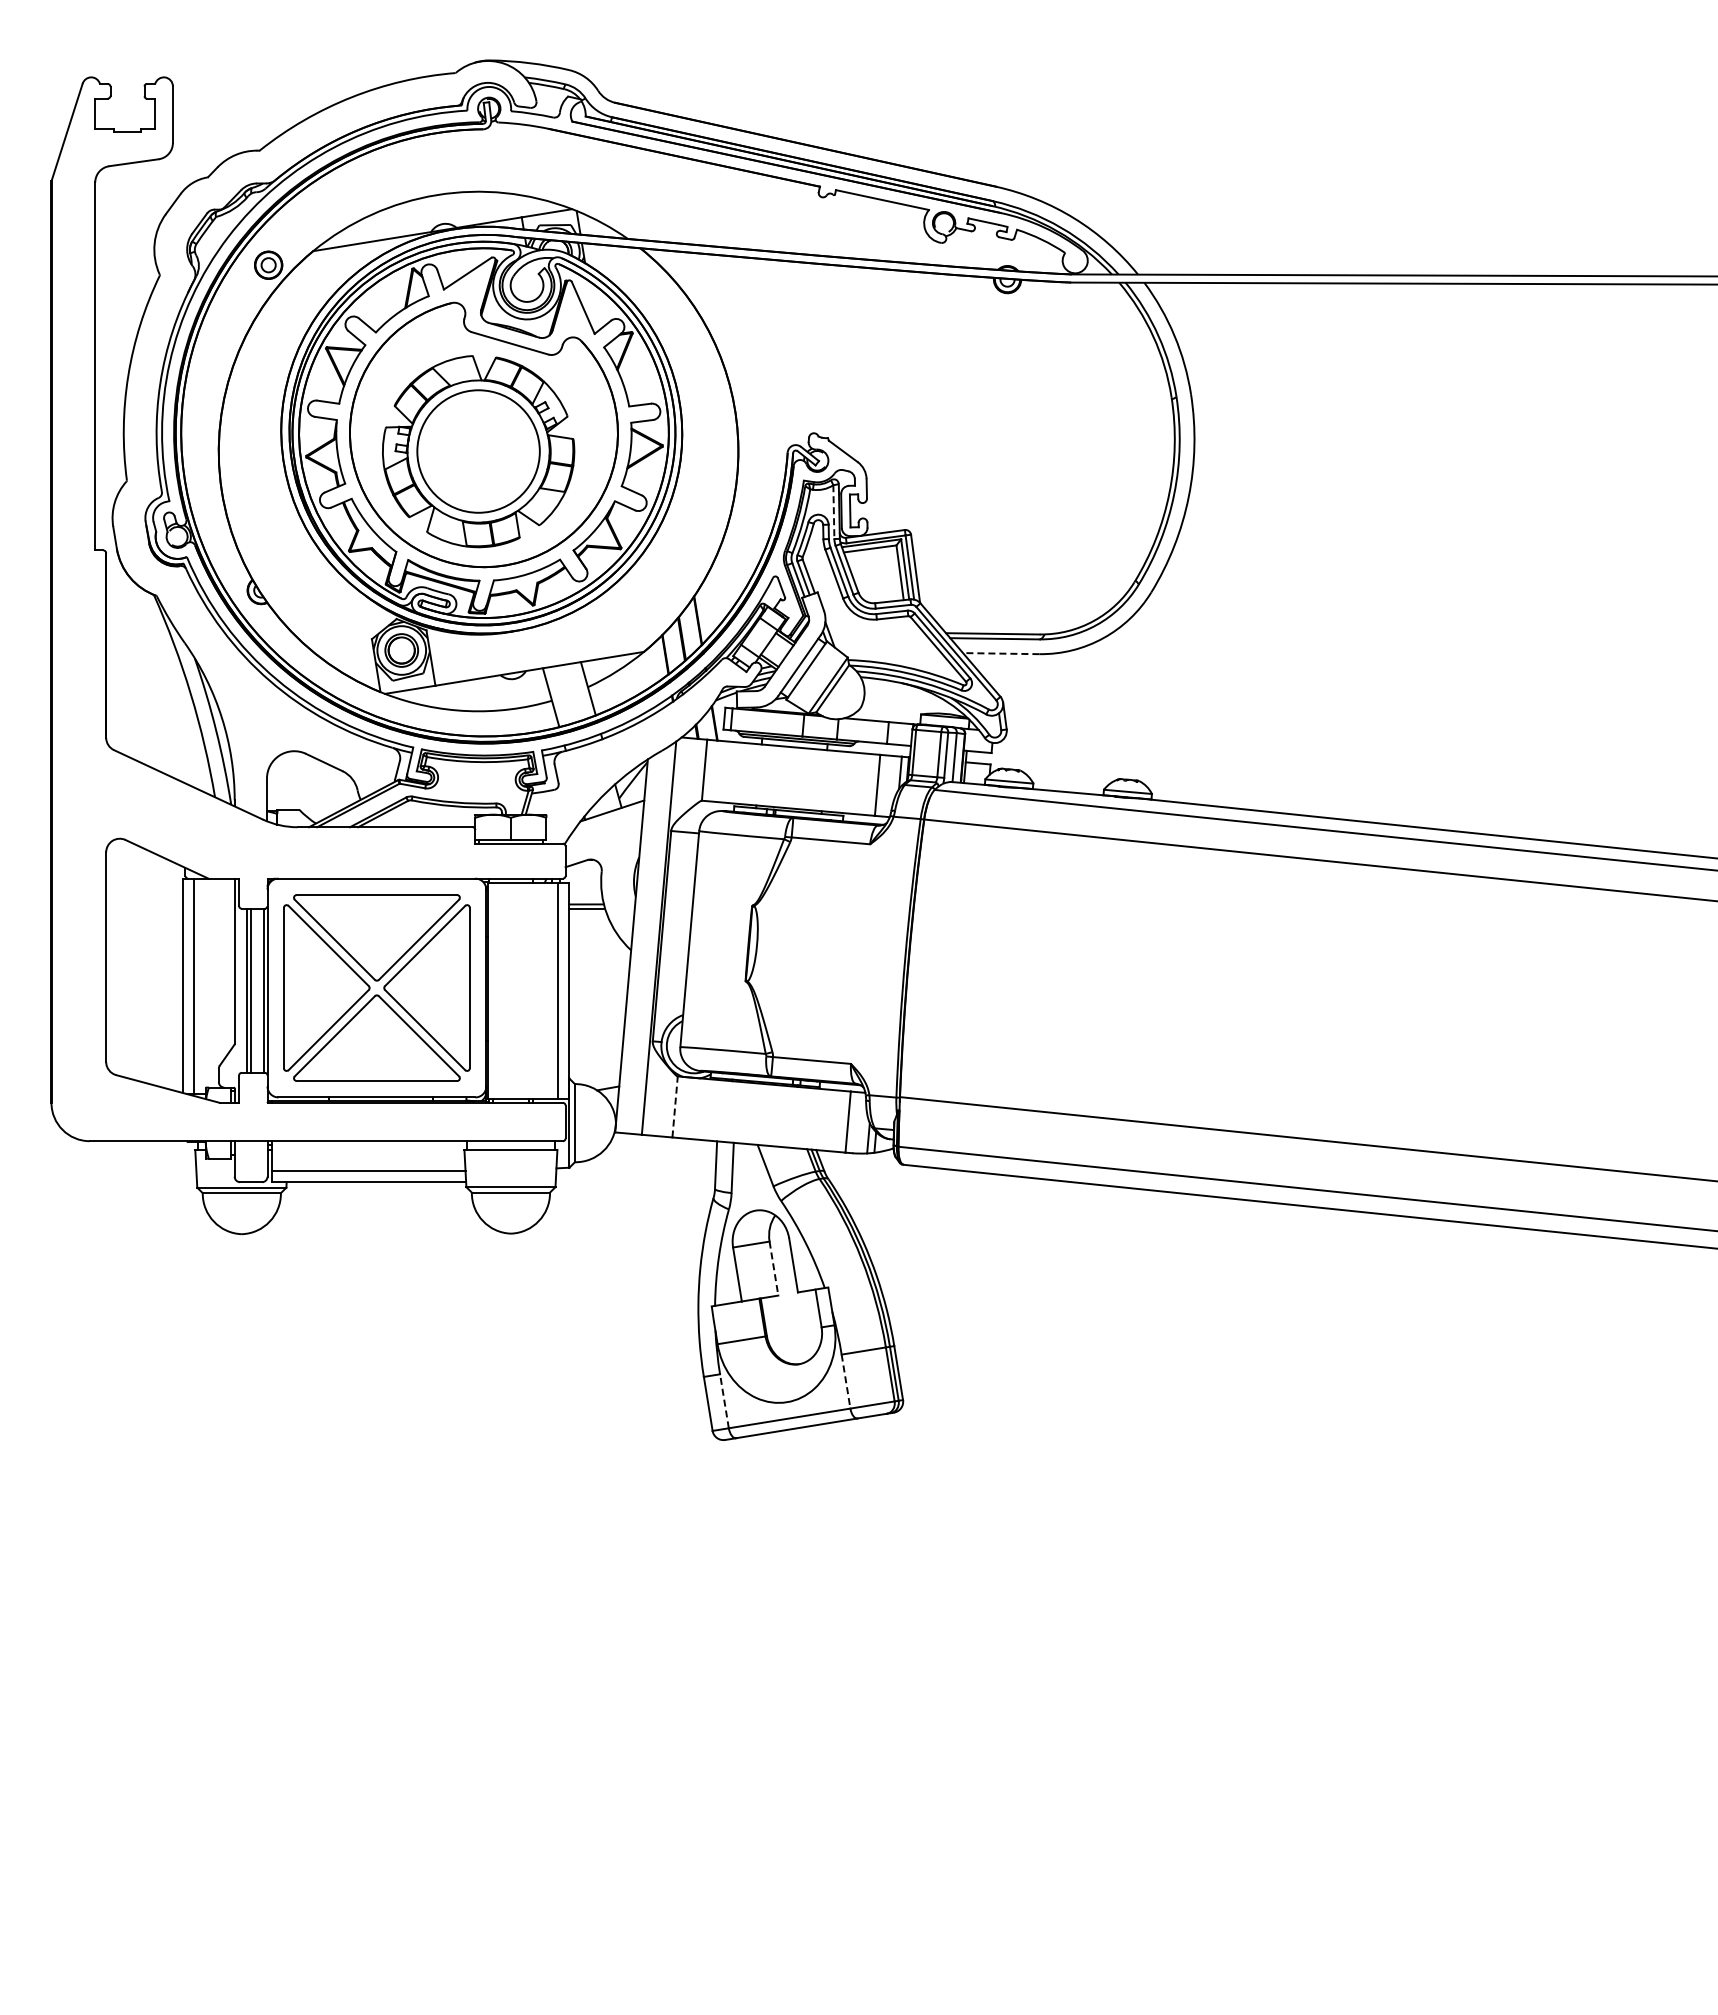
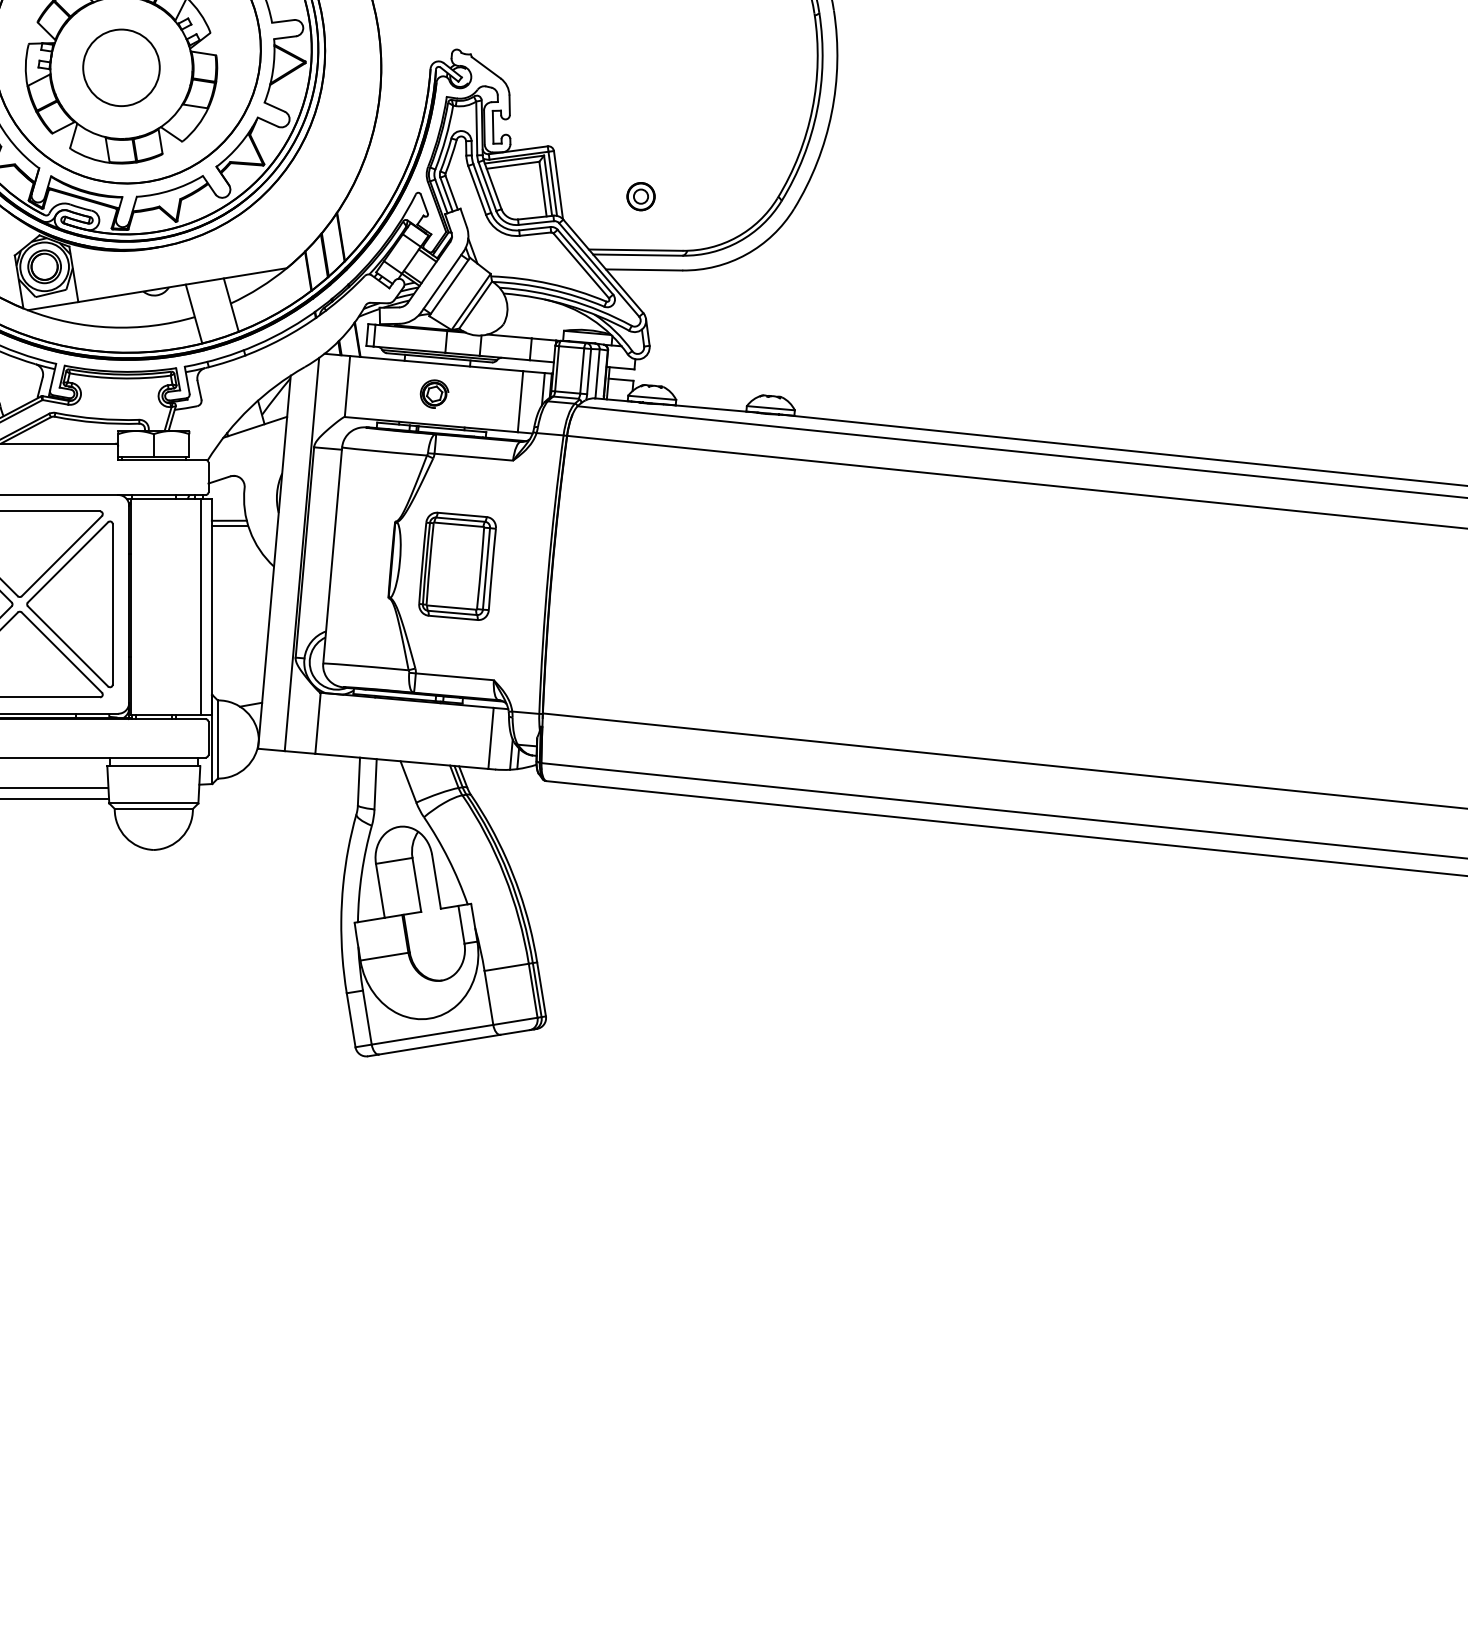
circle: (478, 451) -> (121, 67), size x0.62
line: (833, 512) -> (476, 128), dashed -> solid
part: (997, 579) -> (640, 195), added
line: (1000, 653) -> (643, 269), dashed -> solid
part: (791, 777) -> (434, 393), added
part: (814, 949) -> (457, 565), added
line: (675, 1106) -> (318, 722), dashed -> solid
line: (774, 1269) -> (417, 885), dashed -> solid
line: (846, 1382) -> (489, 998), dashed -> solid
line: (724, 1400) -> (367, 1016), dashed -> solid

